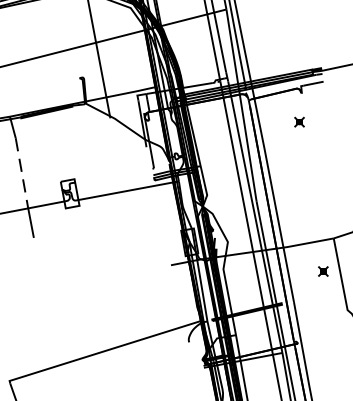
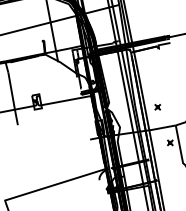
part: (299, 122) -> (157, 107), moved
line: (21, 173) -> (11, 91), dashed -> solid

